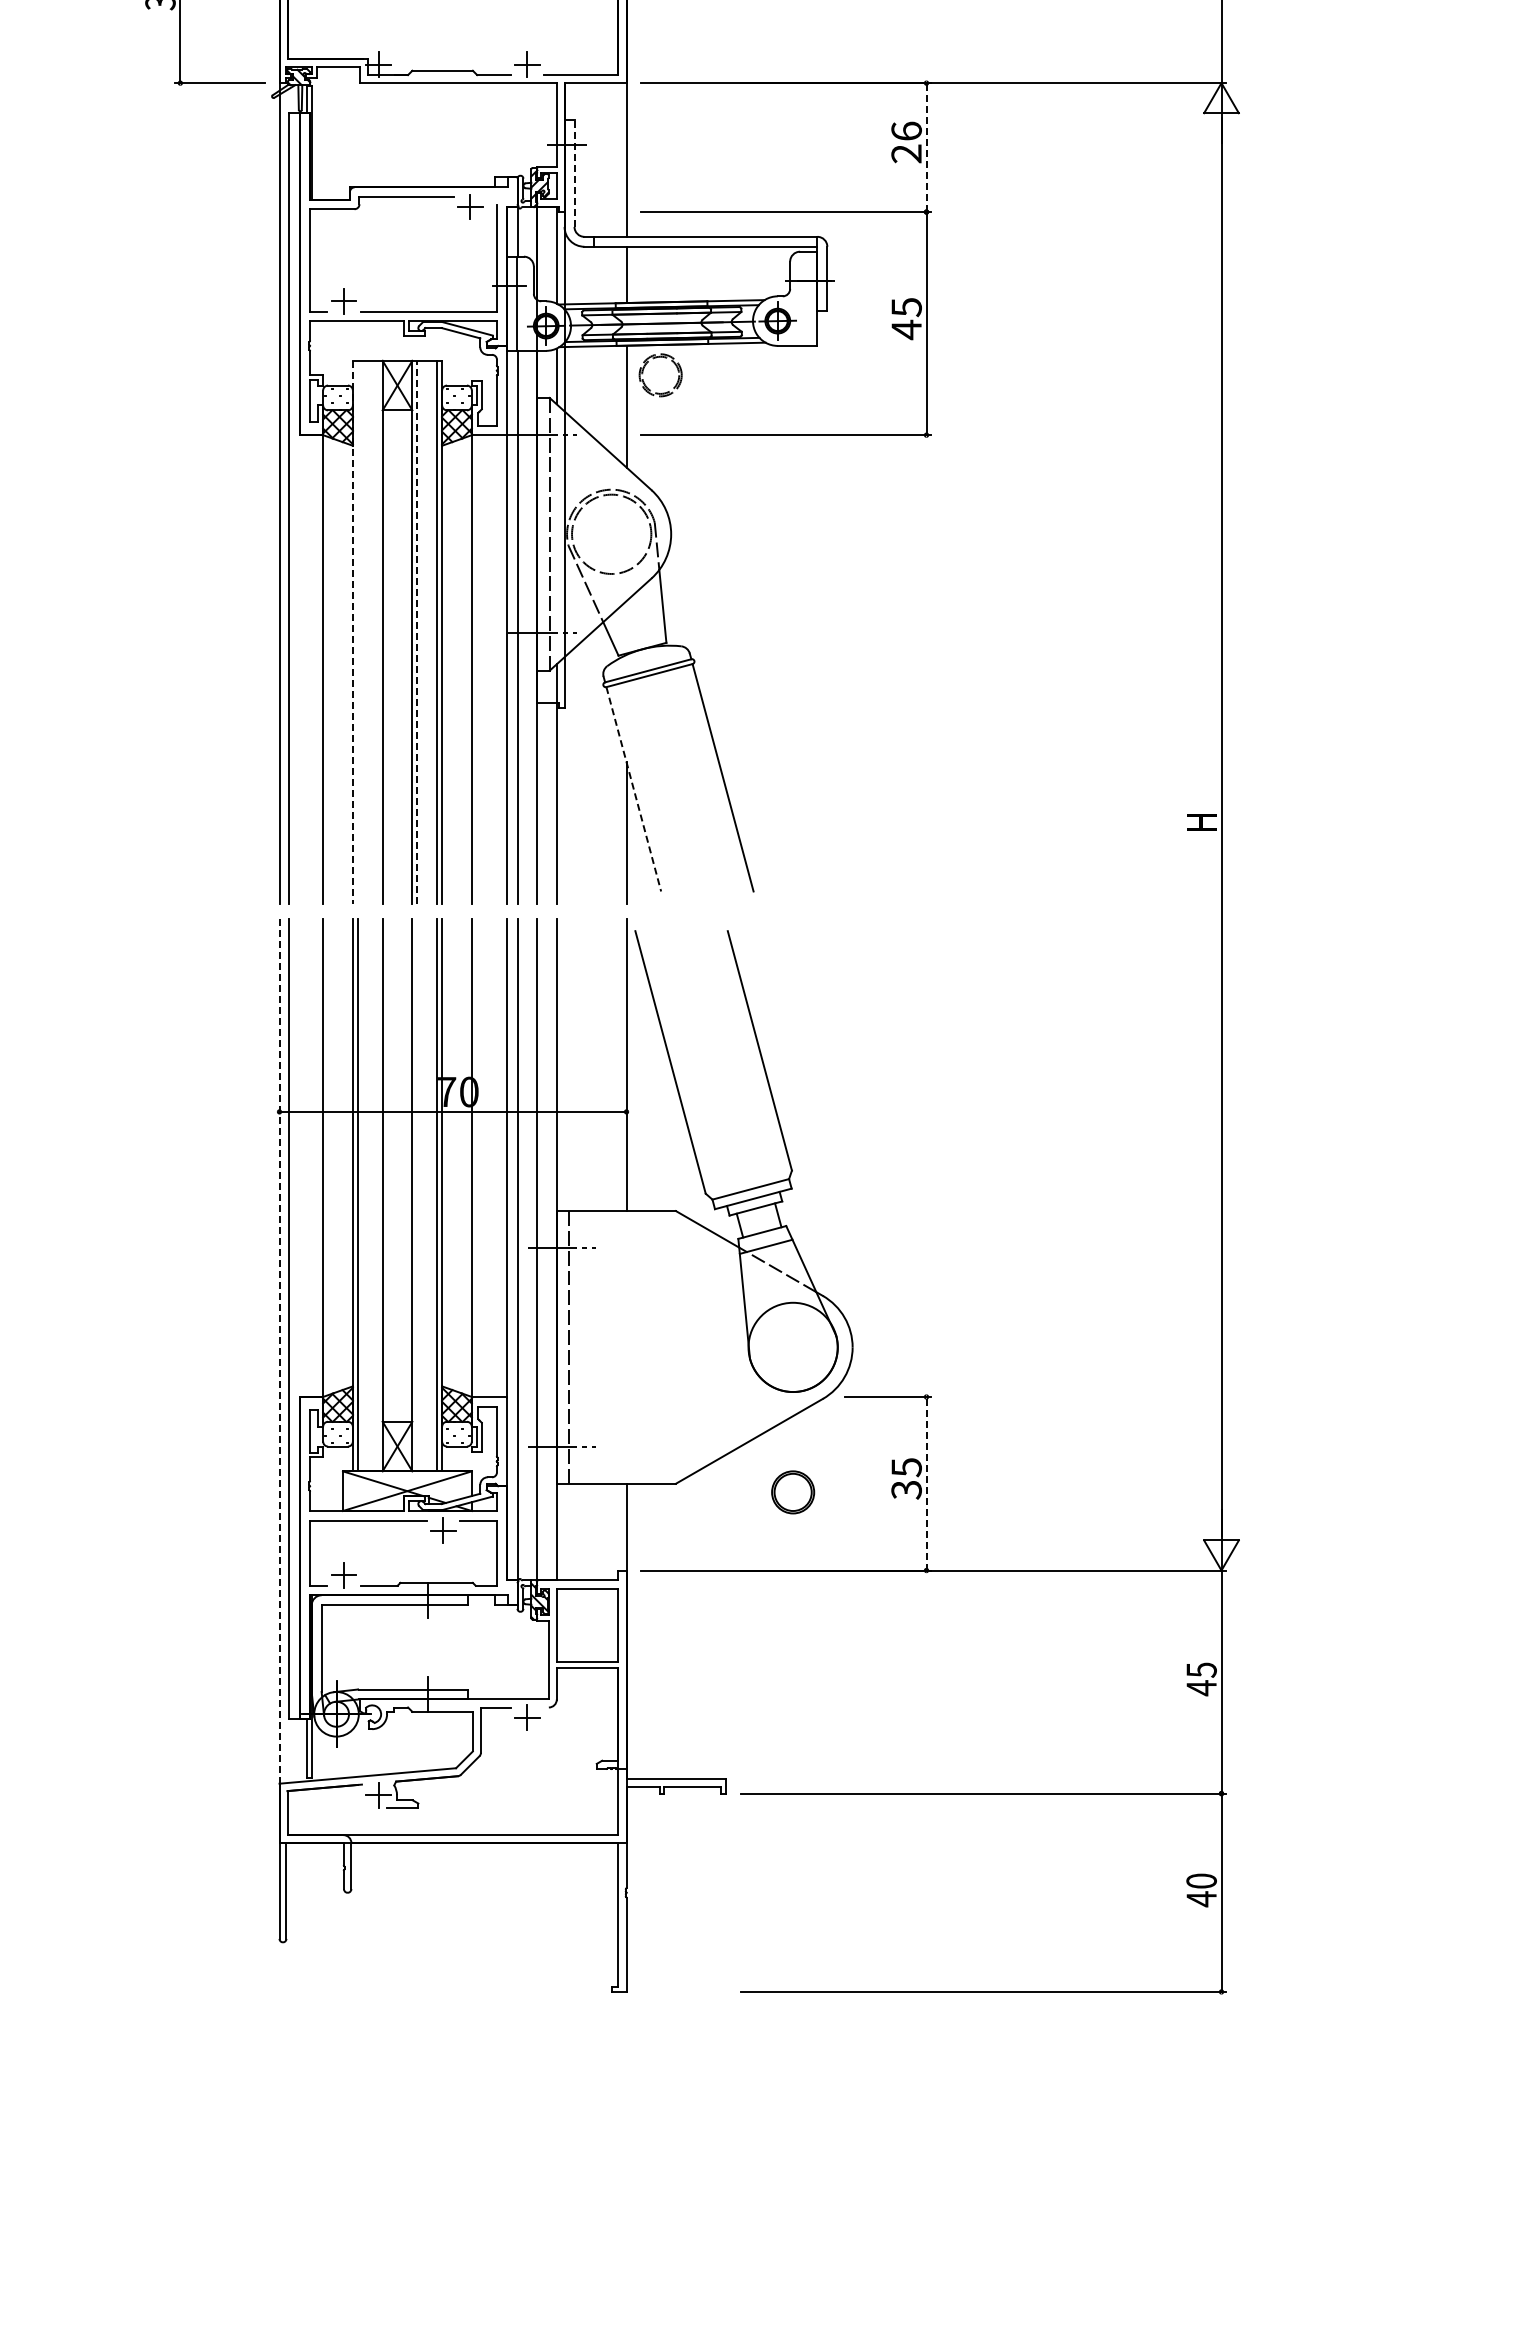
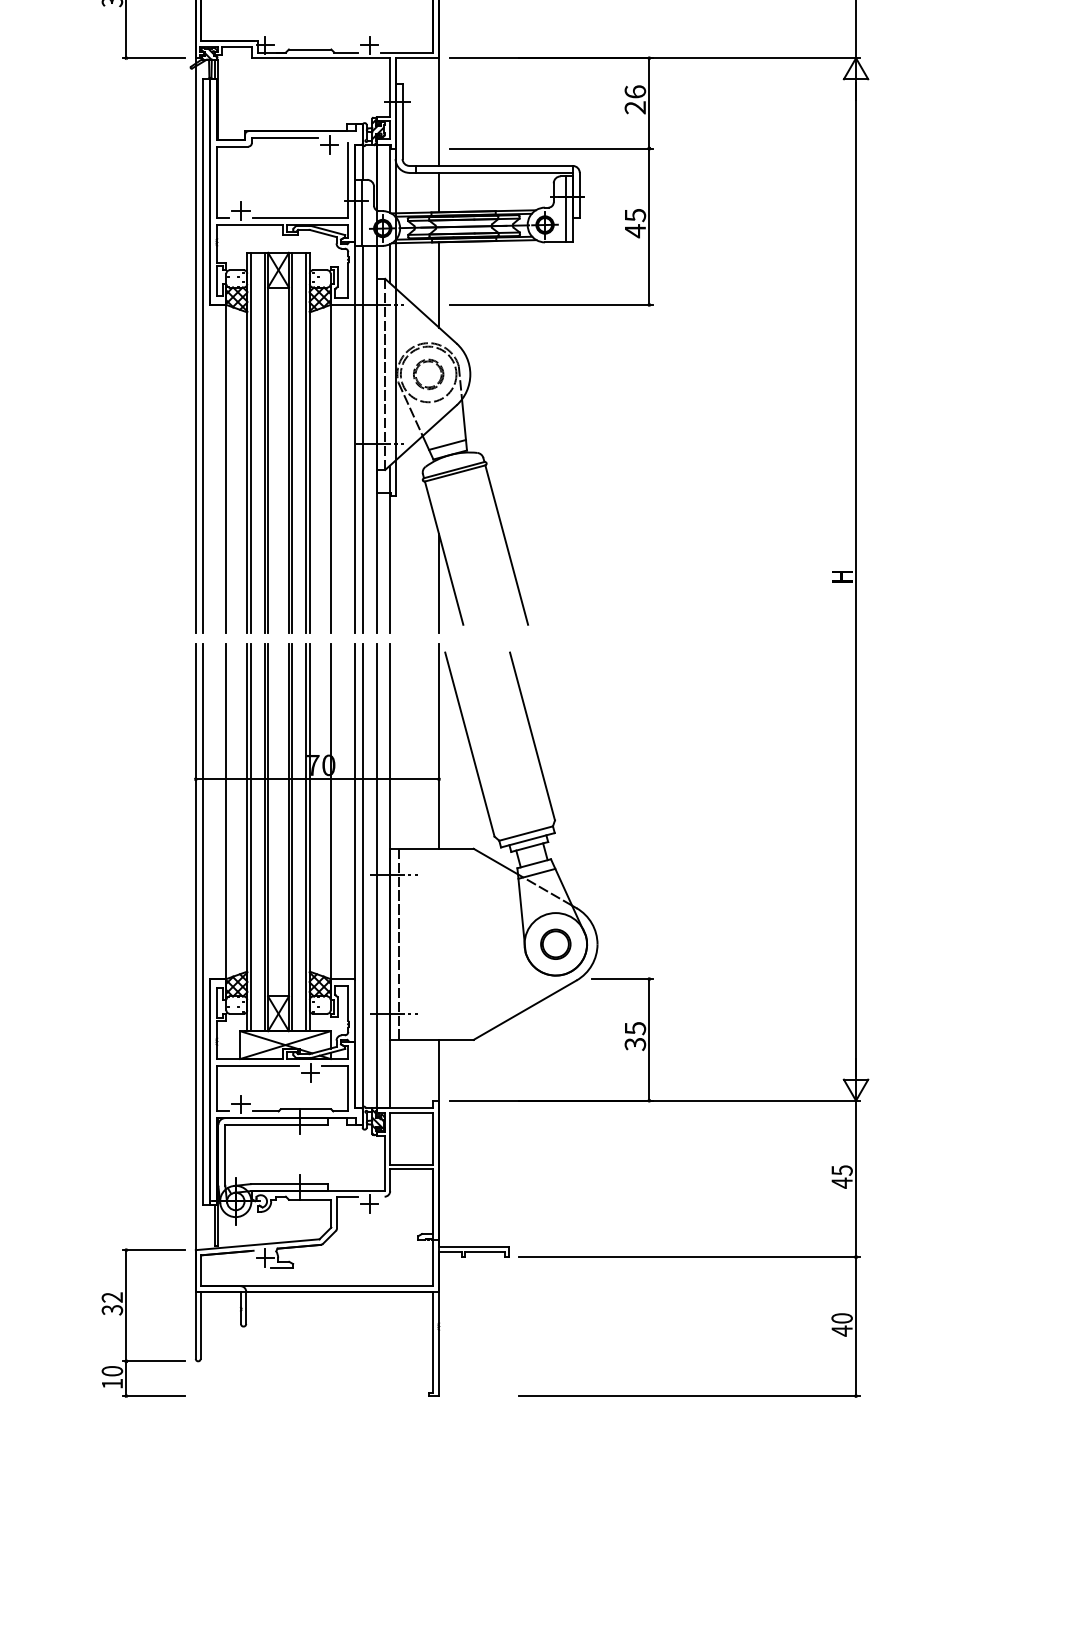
line: (926, 147) -> (649, 103), dashed -> solid
line: (574, 173) -> (402, 121), dashed -> solid
line: (807, 298) -> (565, 209), added
part: (648, 387) -> (420, 382), moved
line: (357, 631) -> (250, 442), added
line: (377, 631) -> (264, 442), added
line: (352, 632) -> (246, 443), dashed -> solid
line: (417, 632) -> (292, 443), dashed -> solid
line: (638, 634) -> (447, 444), added
line: (633, 789) -> (443, 553), dashed -> solid
line: (377, 1194) -> (264, 837), added
line: (417, 1194) -> (292, 837), added
line: (279, 1381) -> (195, 968), dashed -> solid
line: (926, 1483) -> (649, 1039), dashed -> solid
part: (793, 1492) -> (556, 944), moved
part: (180, 1887) -> (126, 1322), added

